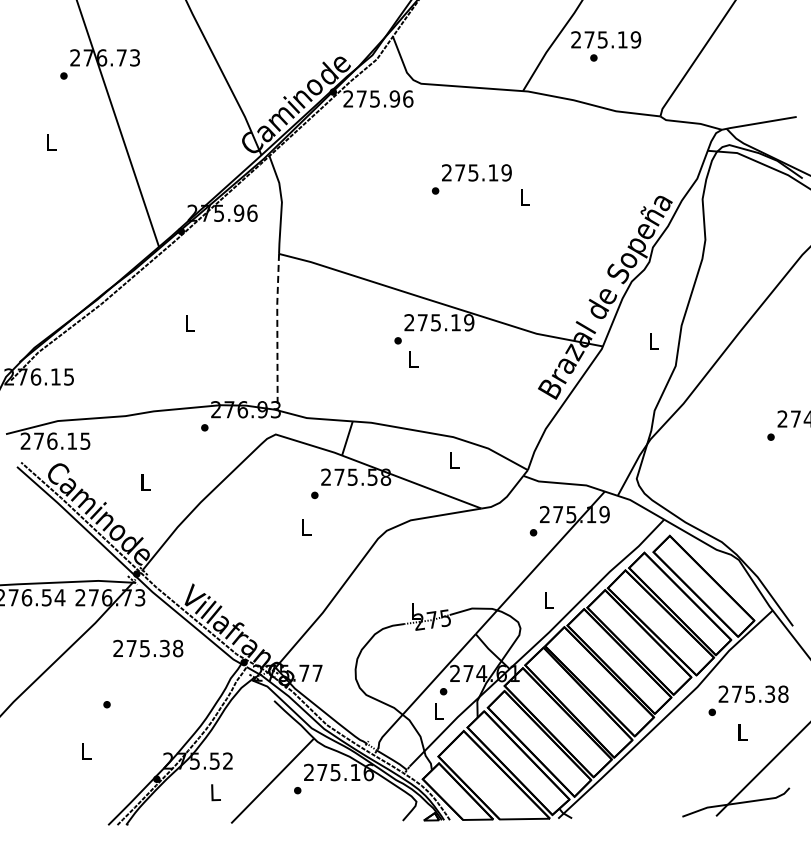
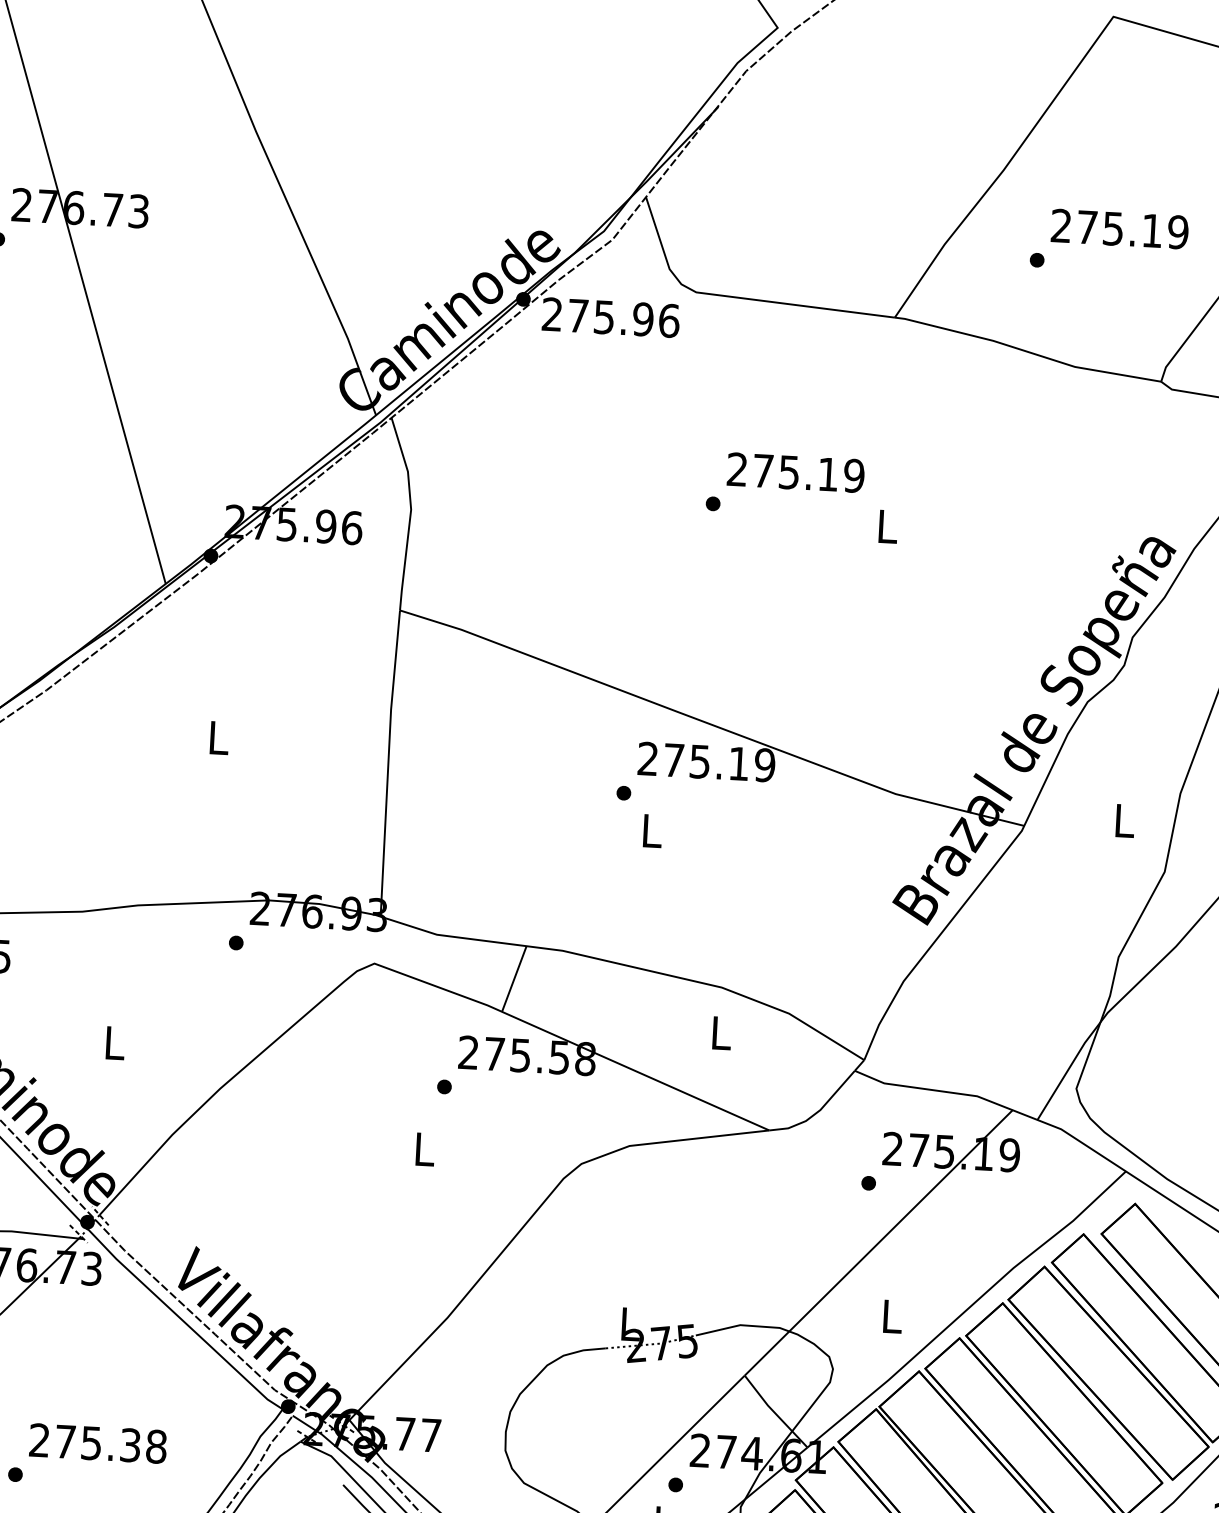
text: (606, 39) -> (1120, 228), moved
line: (277, 331) -> (388, 762), dashed -> solid
text: (148, 648) -> (98, 1443), moved

